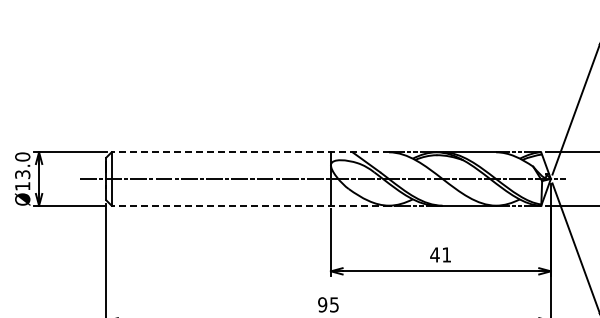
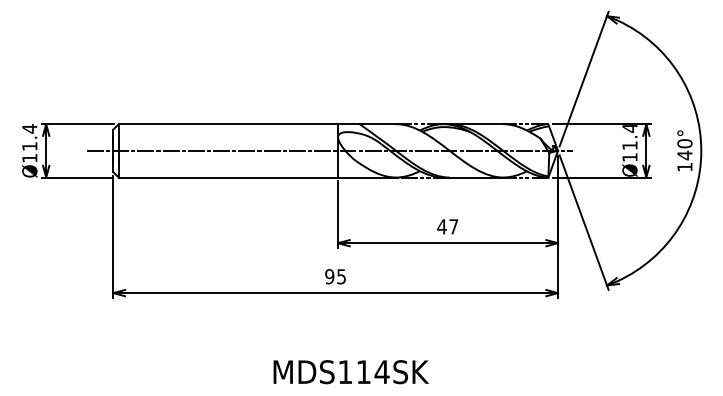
line: (250, 152) -> (257, 124), dashed -> solid
text: (22, 165) -> (29, 137), Ø13.0 -> Ø11.4
line: (250, 205) -> (257, 177), dashed -> solid
text: (446, 254) -> (453, 226), 41 -> 47

